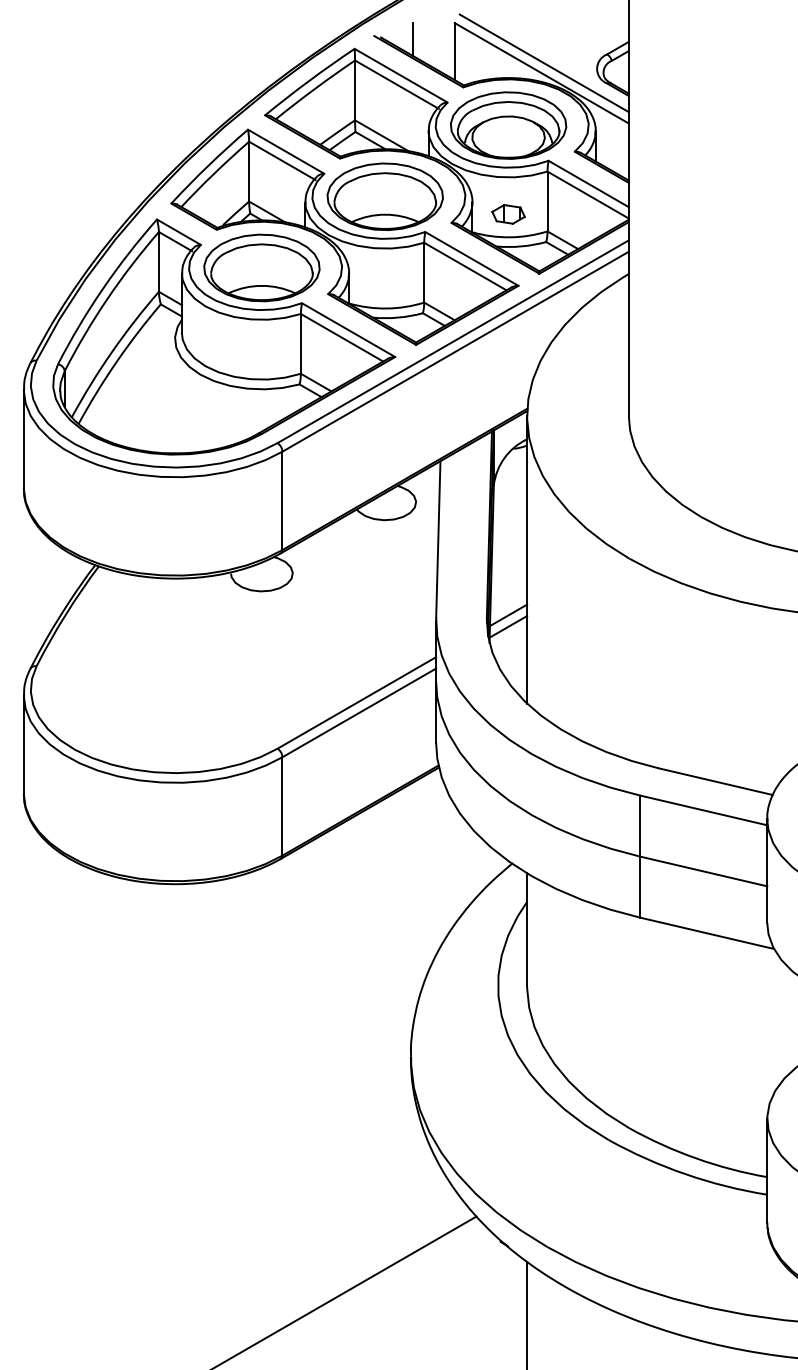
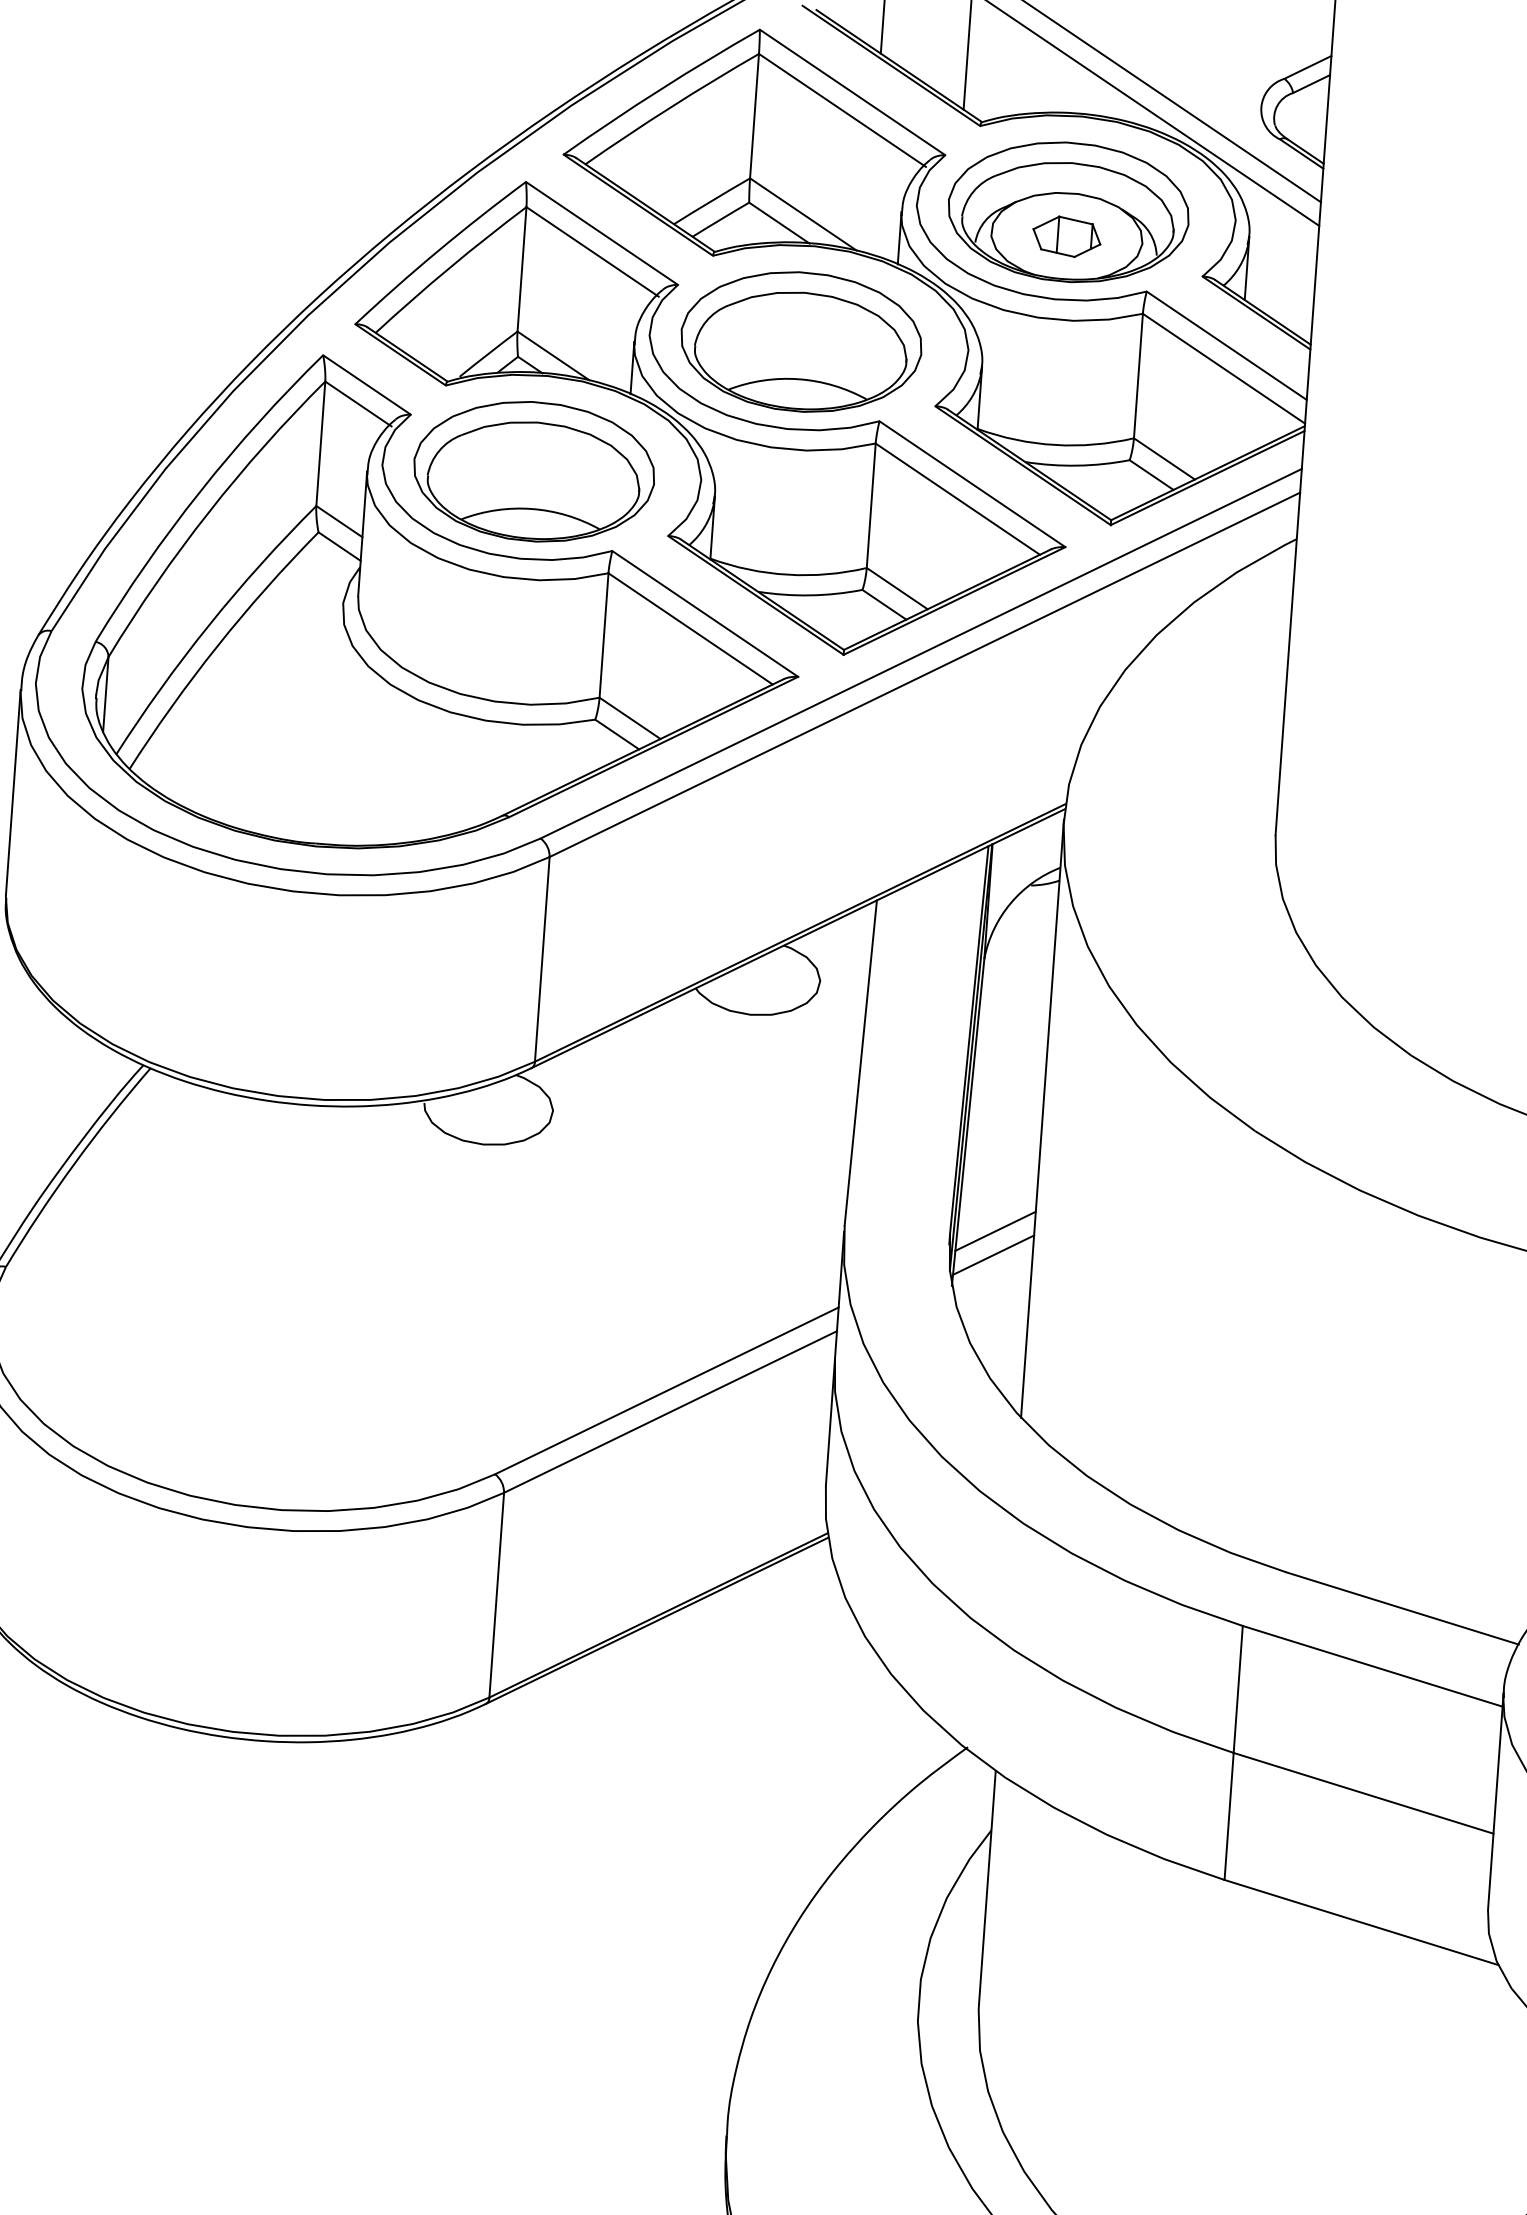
part: (508, 214) -> (1066, 237), moved

